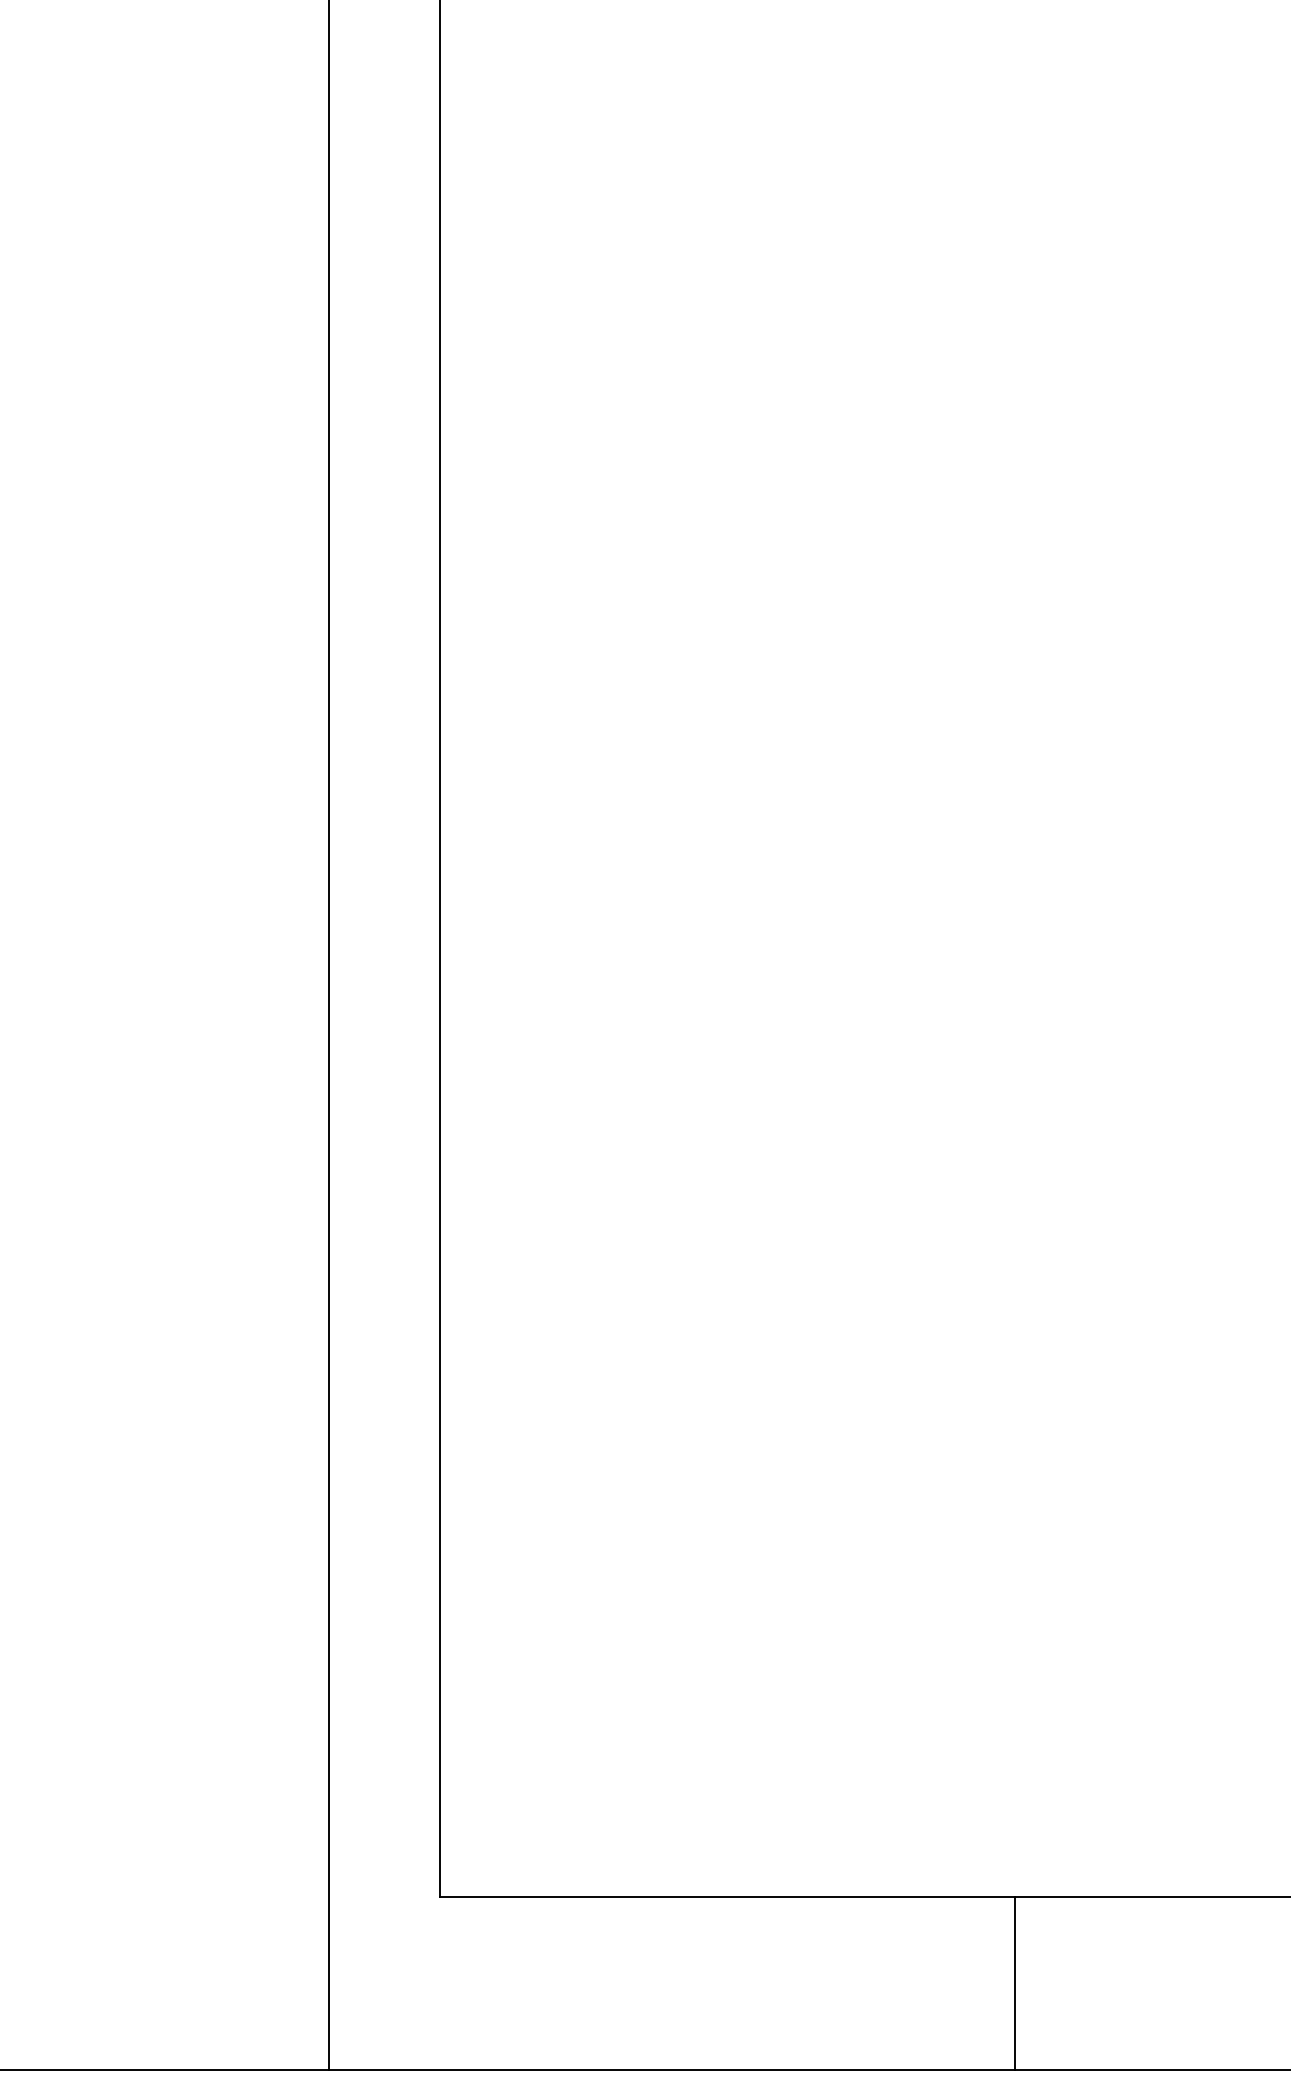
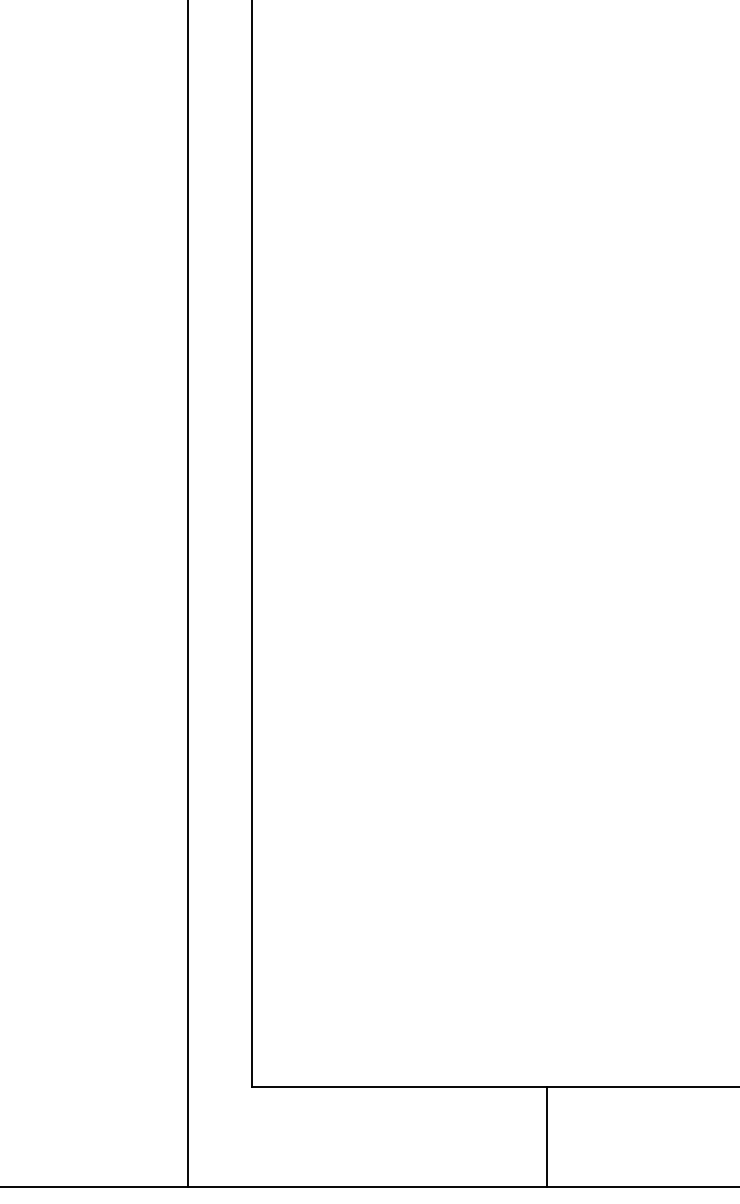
line: (1014, 1983) -> (546, 1137), moved

